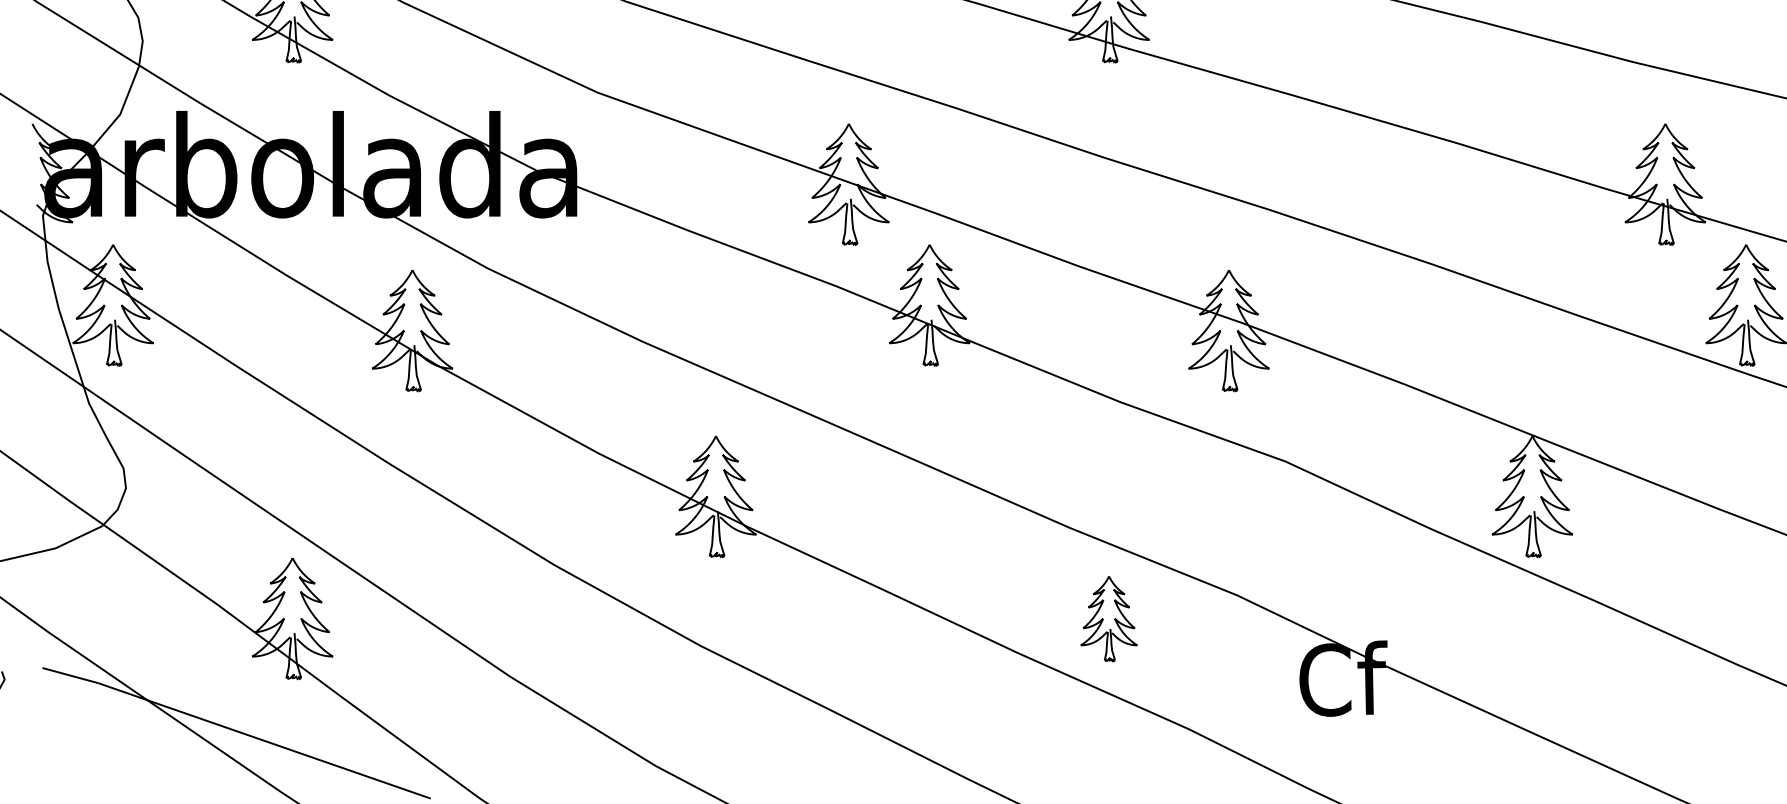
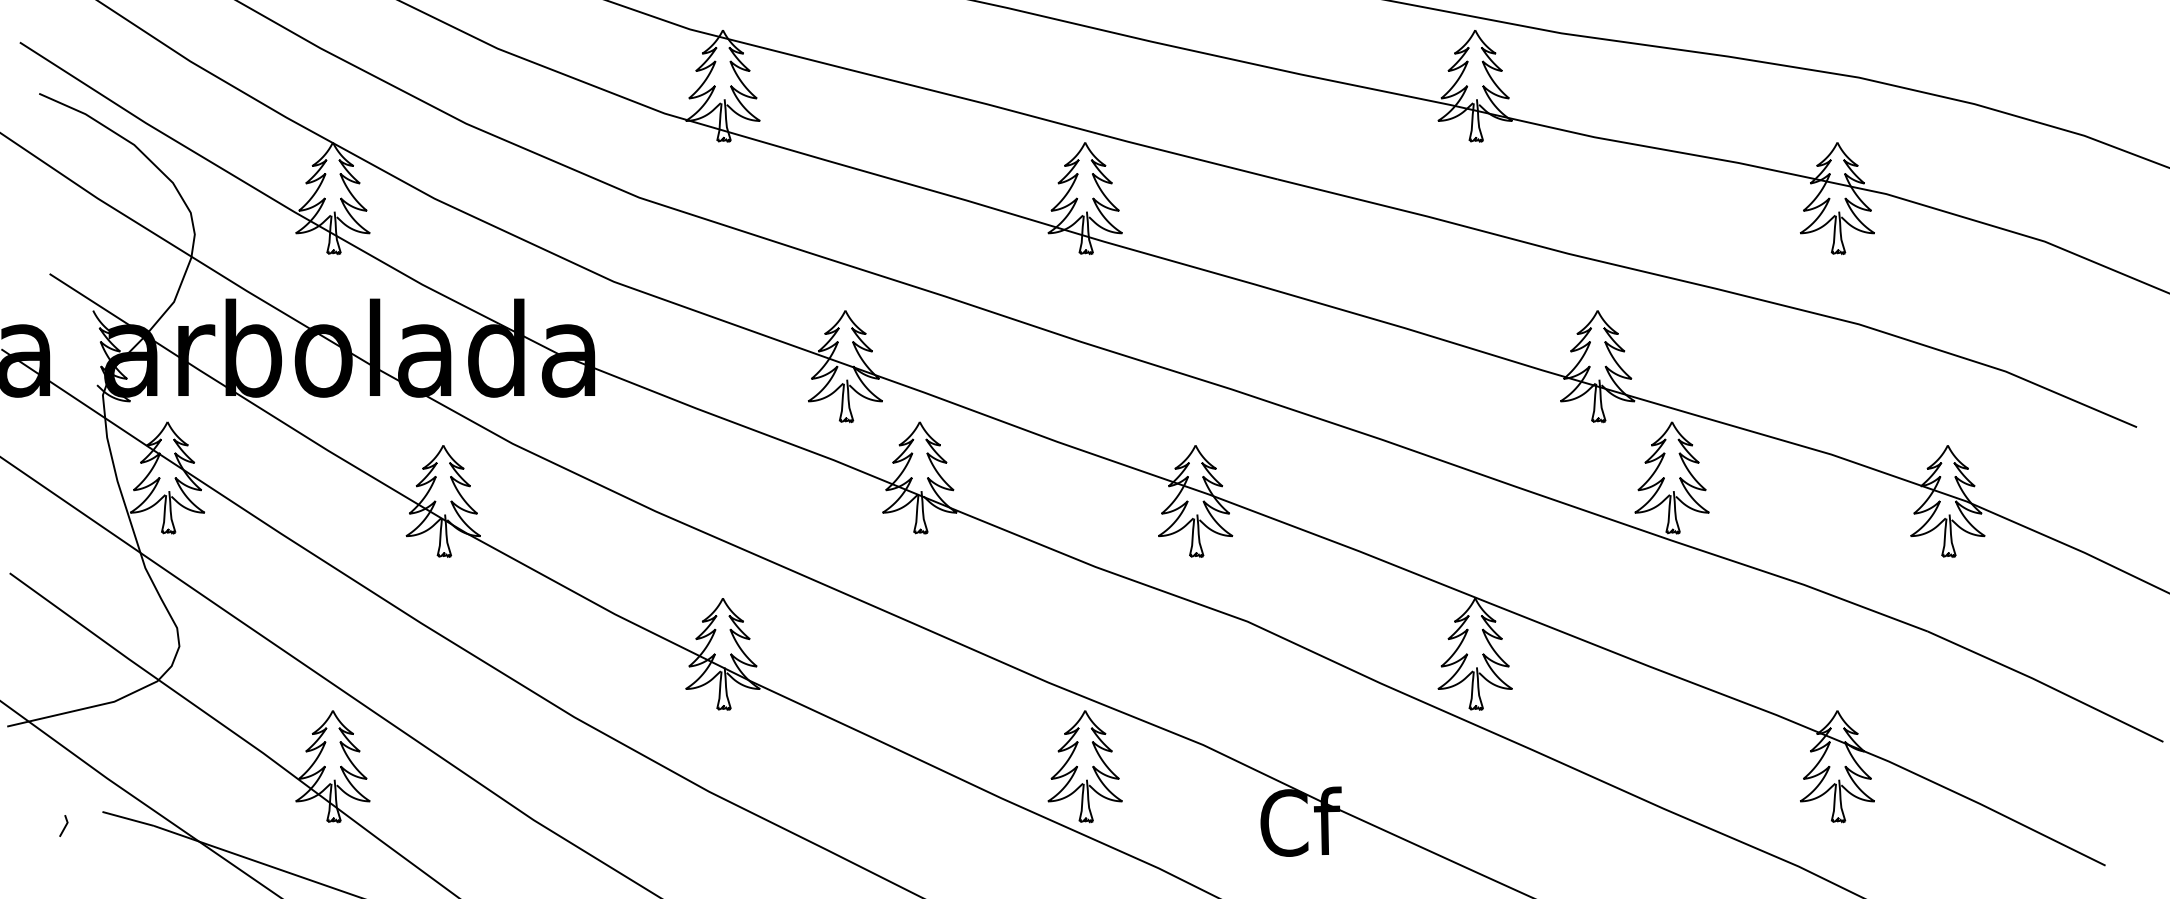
part: (1108, 618) -> (1084, 766), size x1.43

